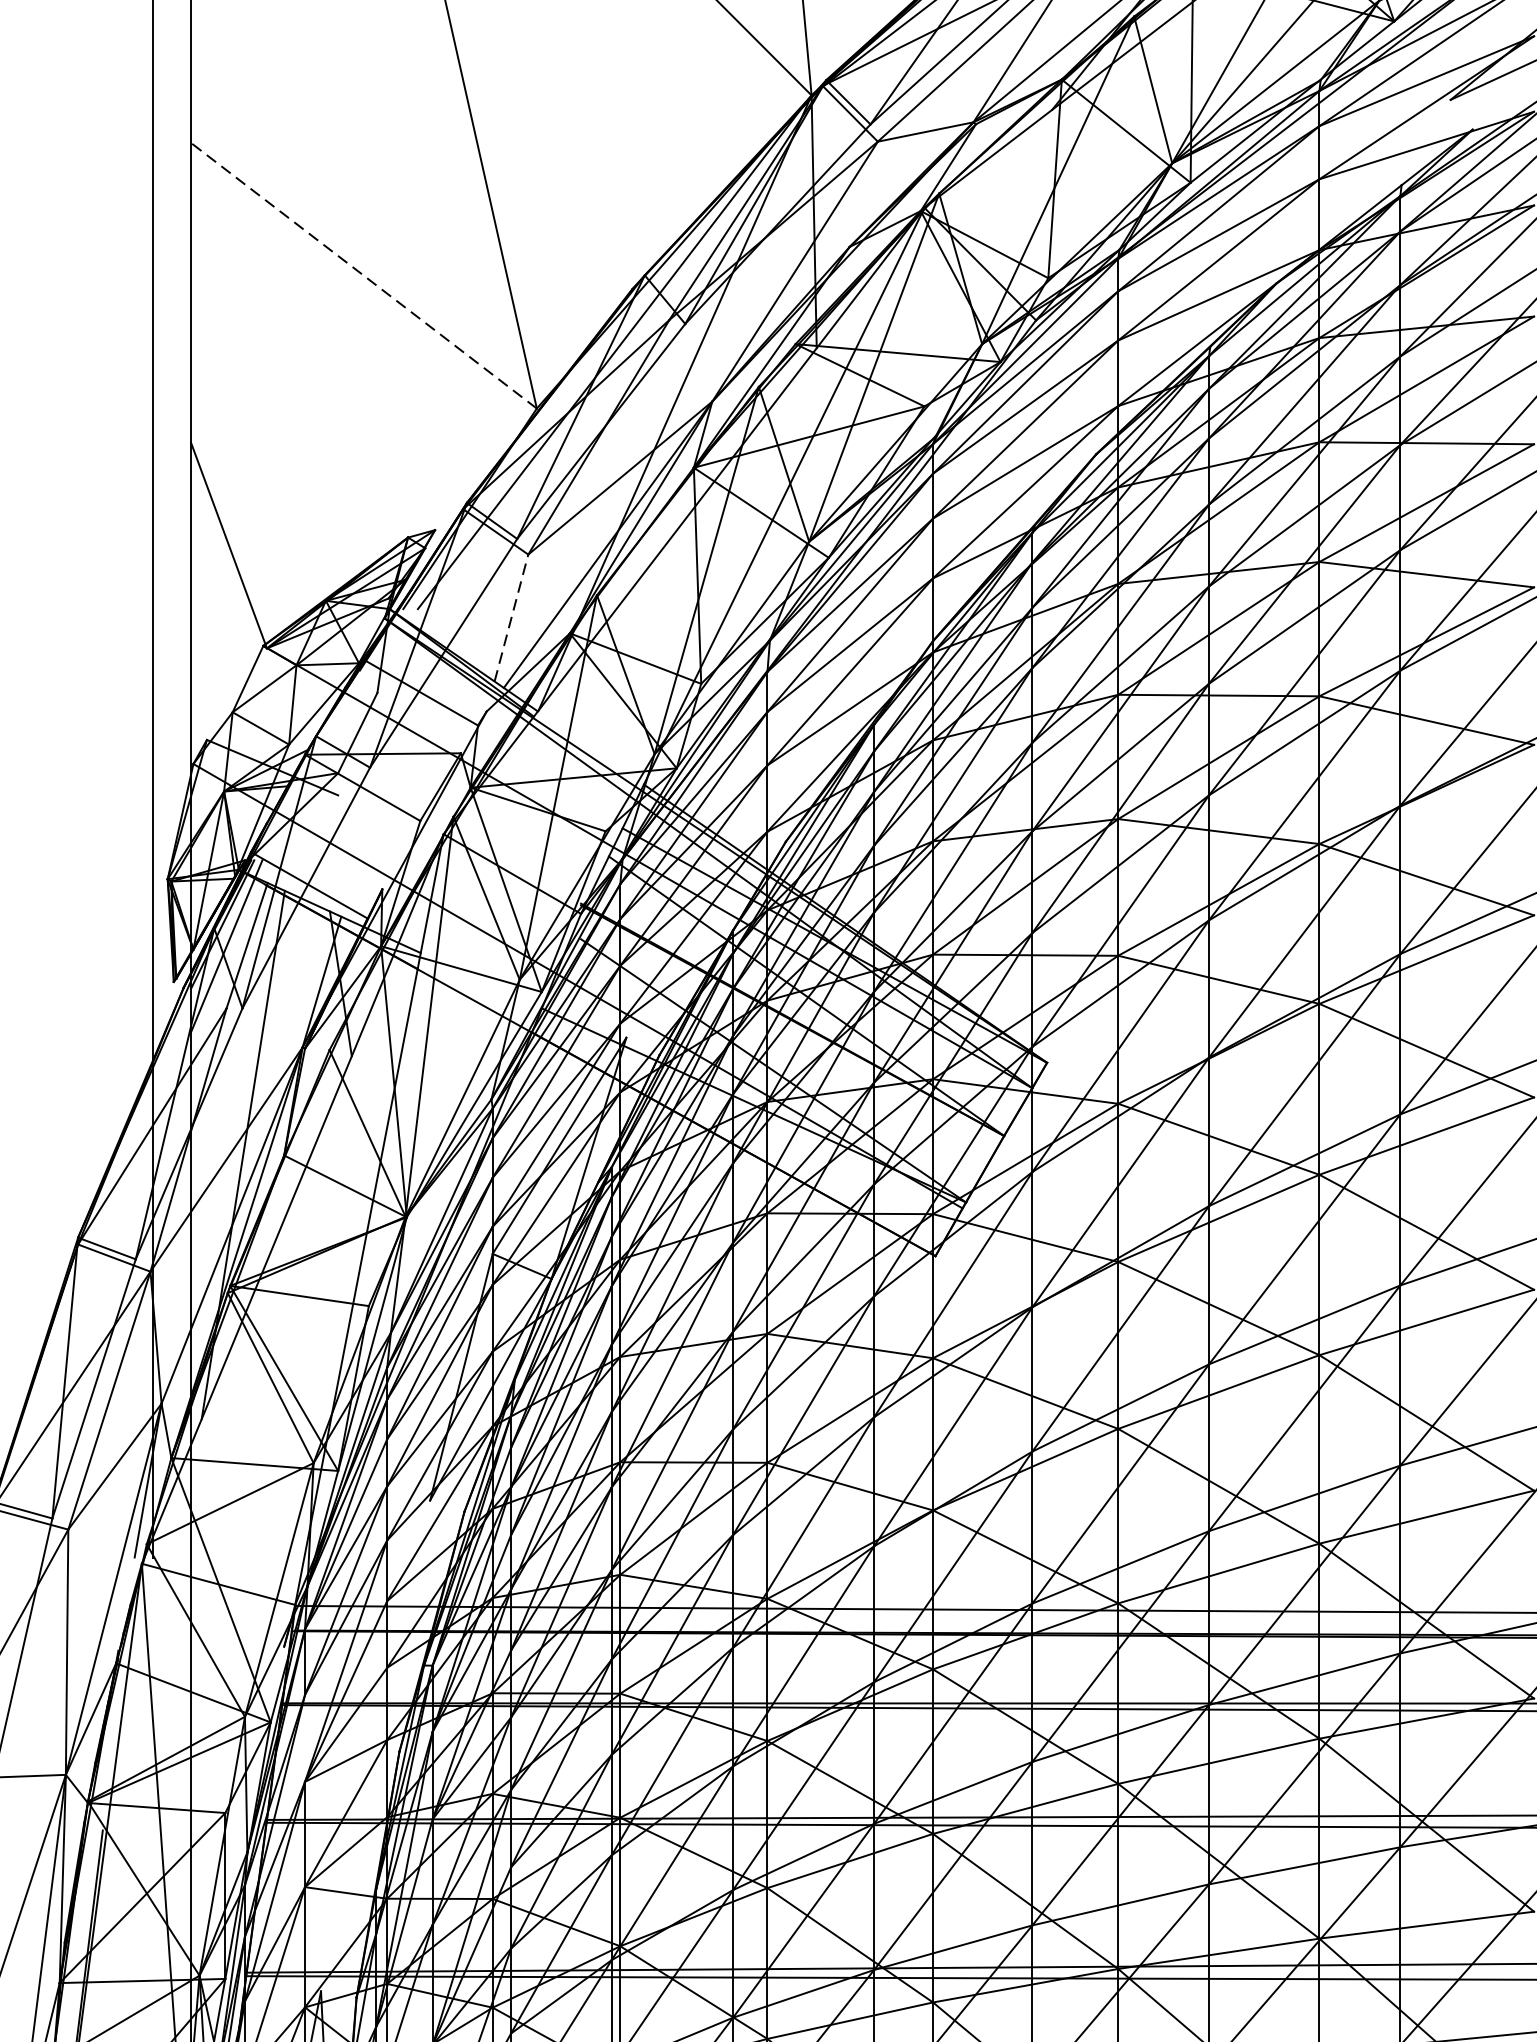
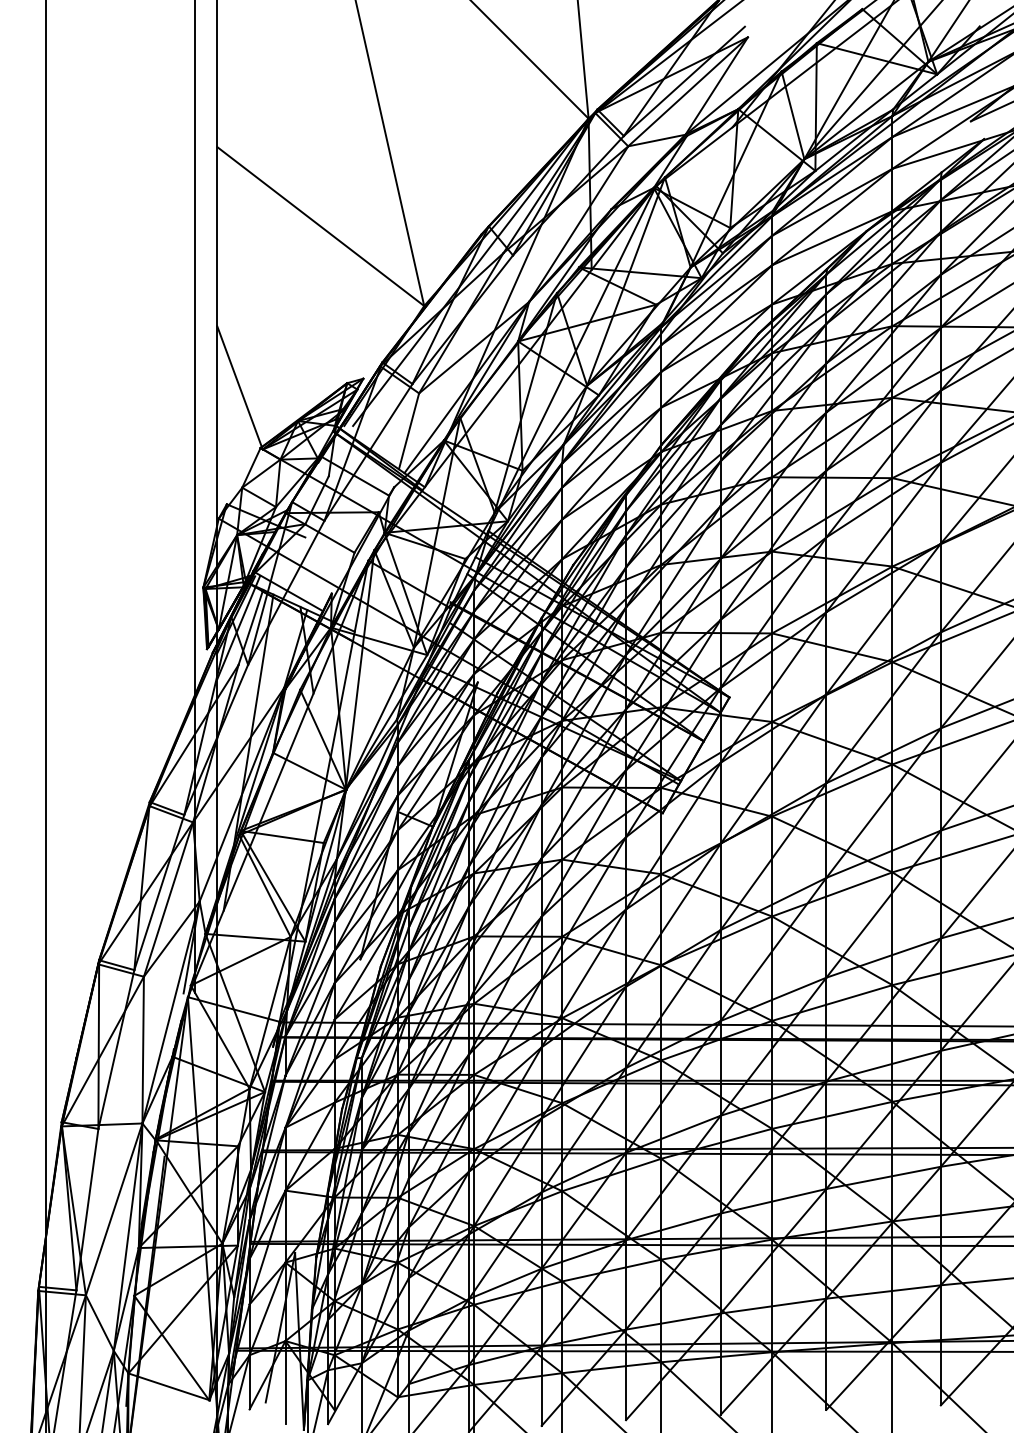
line: (363, 275) -> (320, 226), dashed -> solid
line: (512, 616) -> (409, 430), dashed -> solid

